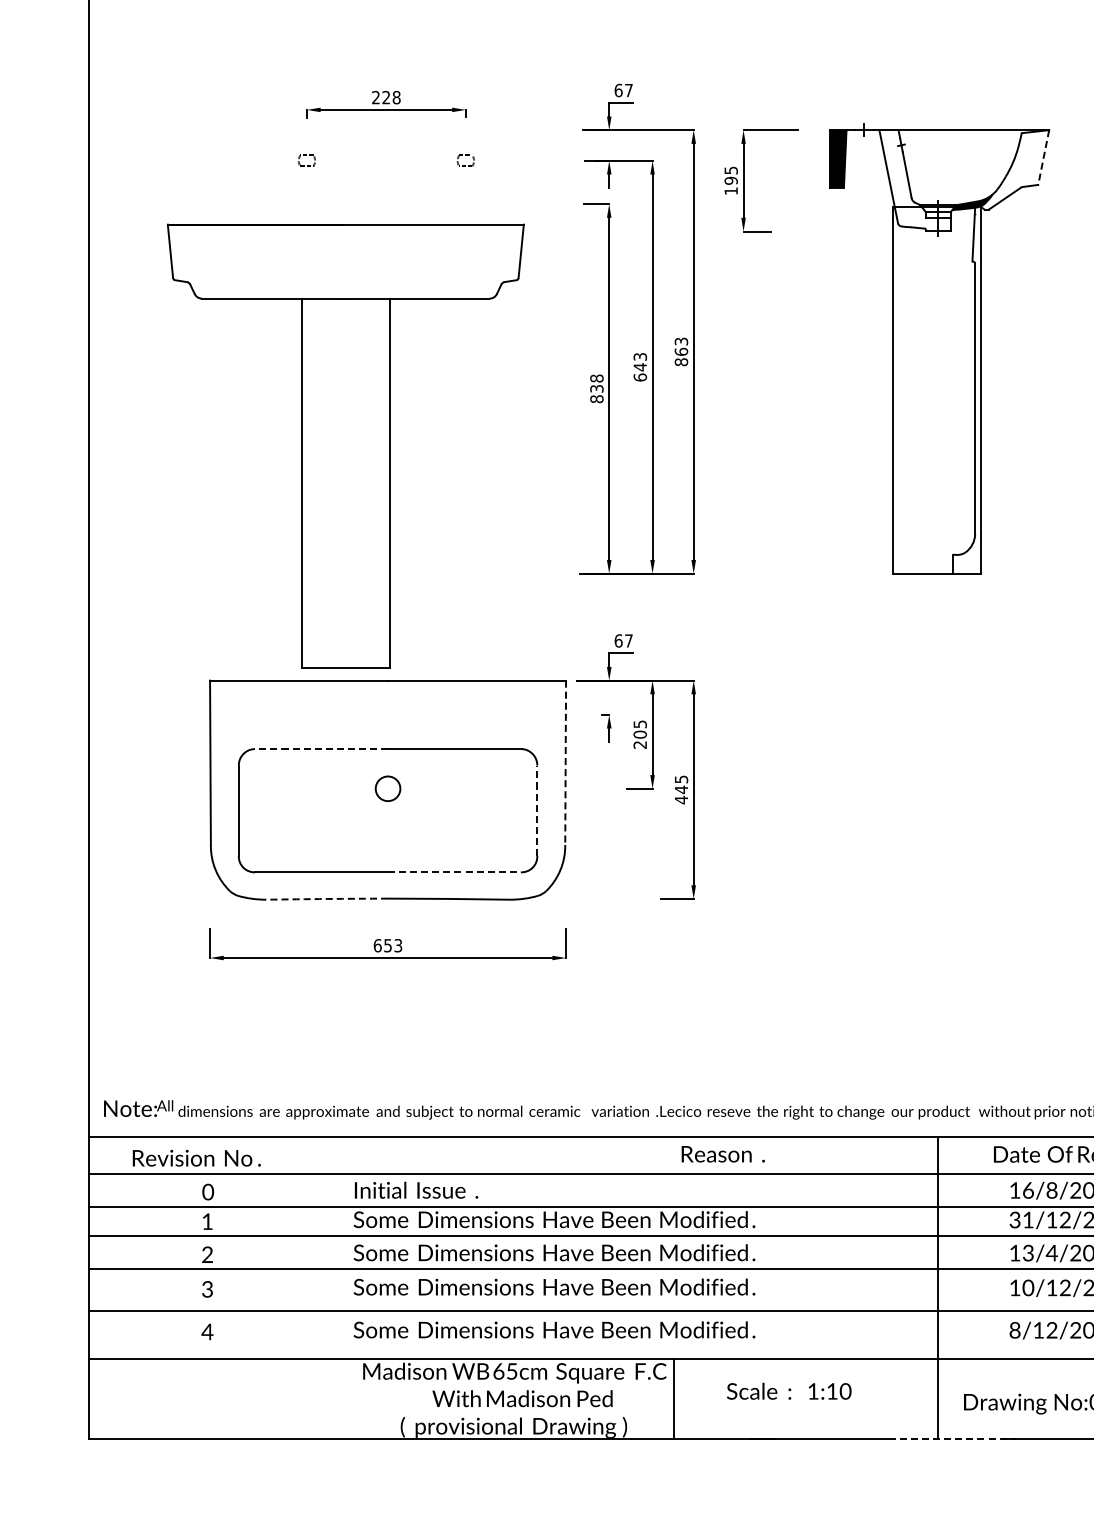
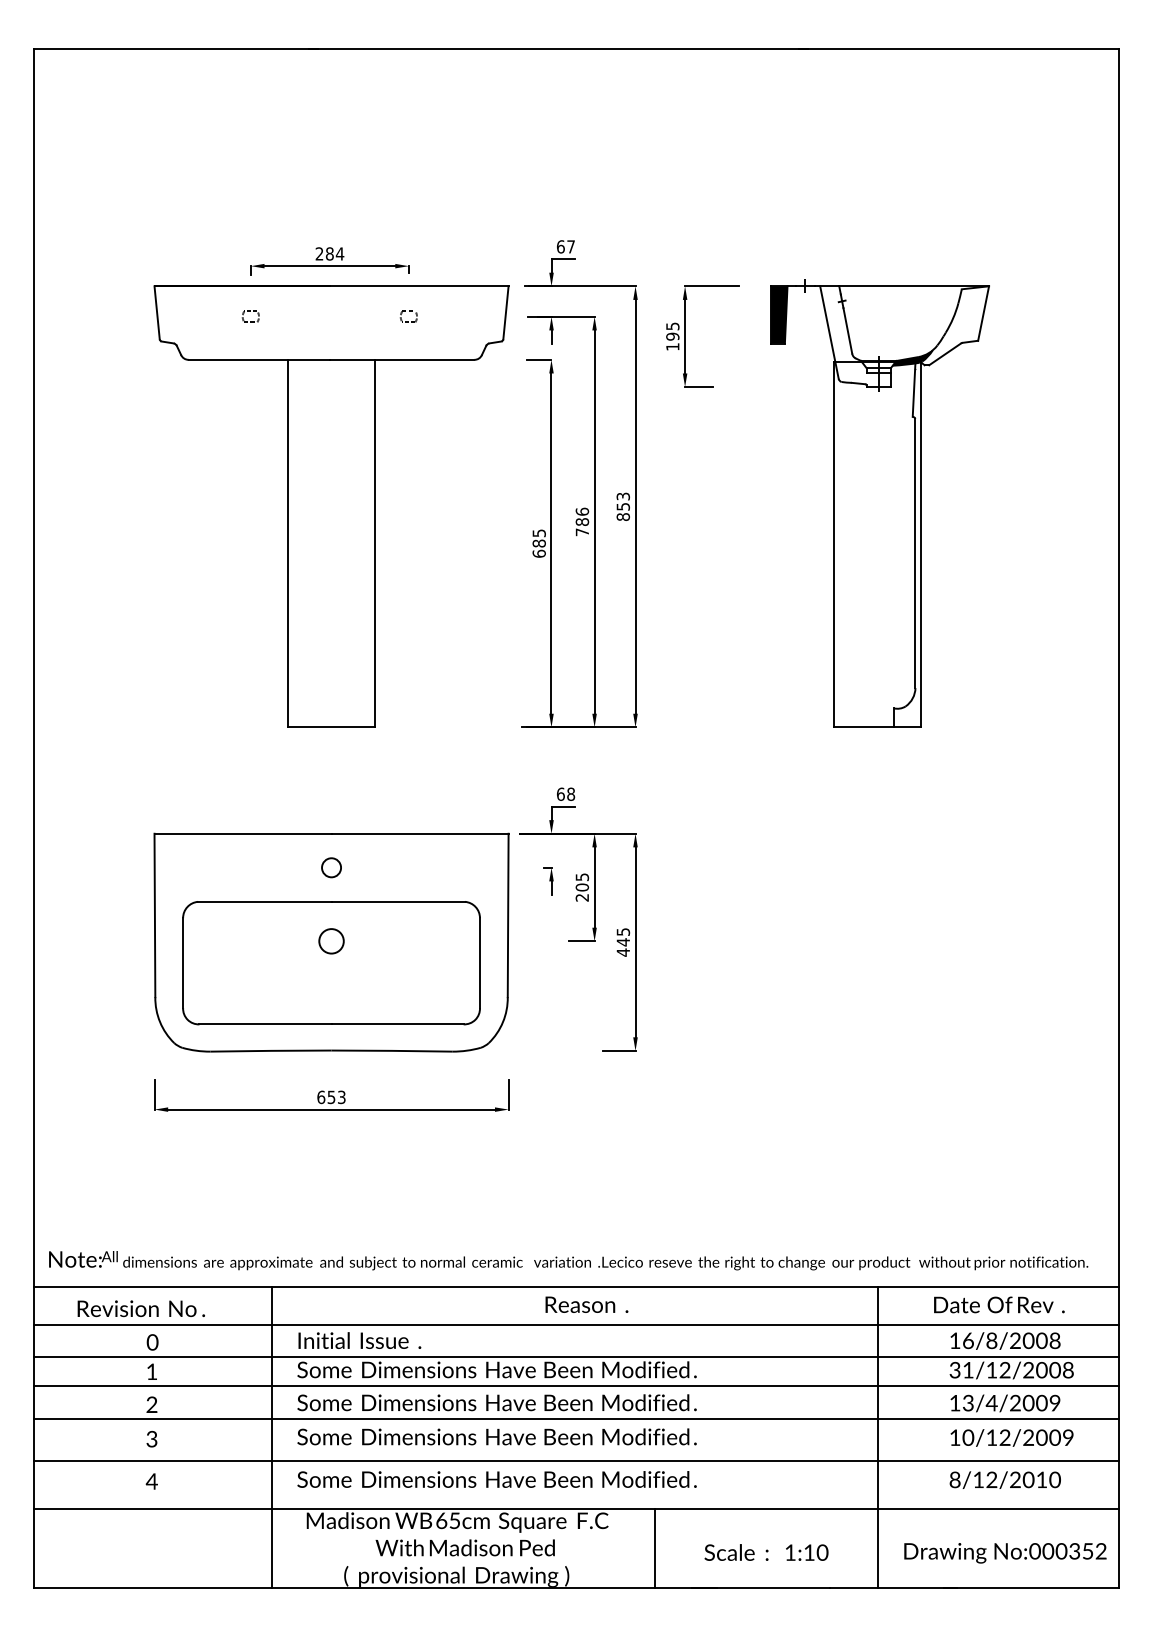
text: (392, 97) -> (335, 253), 228 -> 284
line: (1043, 157) -> (983, 313), dashed -> solid
text: (680, 351) -> (622, 506), 863 -> 853
text: (640, 366) -> (582, 521), 643 -> 786
text: (596, 388) -> (538, 543), 838 -> 685
part: (345, 446) -> (331, 506), moved
text: (629, 640) -> (571, 793), 67 -> 68
circle: (388, 714) -> (331, 867), added
line: (320, 748) -> (264, 901), dashed -> solid
line: (565, 762) -> (508, 915), dashed -> solid
line: (536, 811) -> (479, 963), dashed -> solid
line: (455, 872) -> (398, 1024), dashed -> solid
arc: (326, 898) -> (270, 1050), dashed -> solid
text: (722, 1153) -> (586, 1304), moved
line: (328, 1287) -> (272, 1437), added
text: (789, 1391) -> (766, 1552), moved
line: (674, 1398) -> (655, 1547), moved
line: (953, 1438) -> (893, 1587), dashed -> solid

